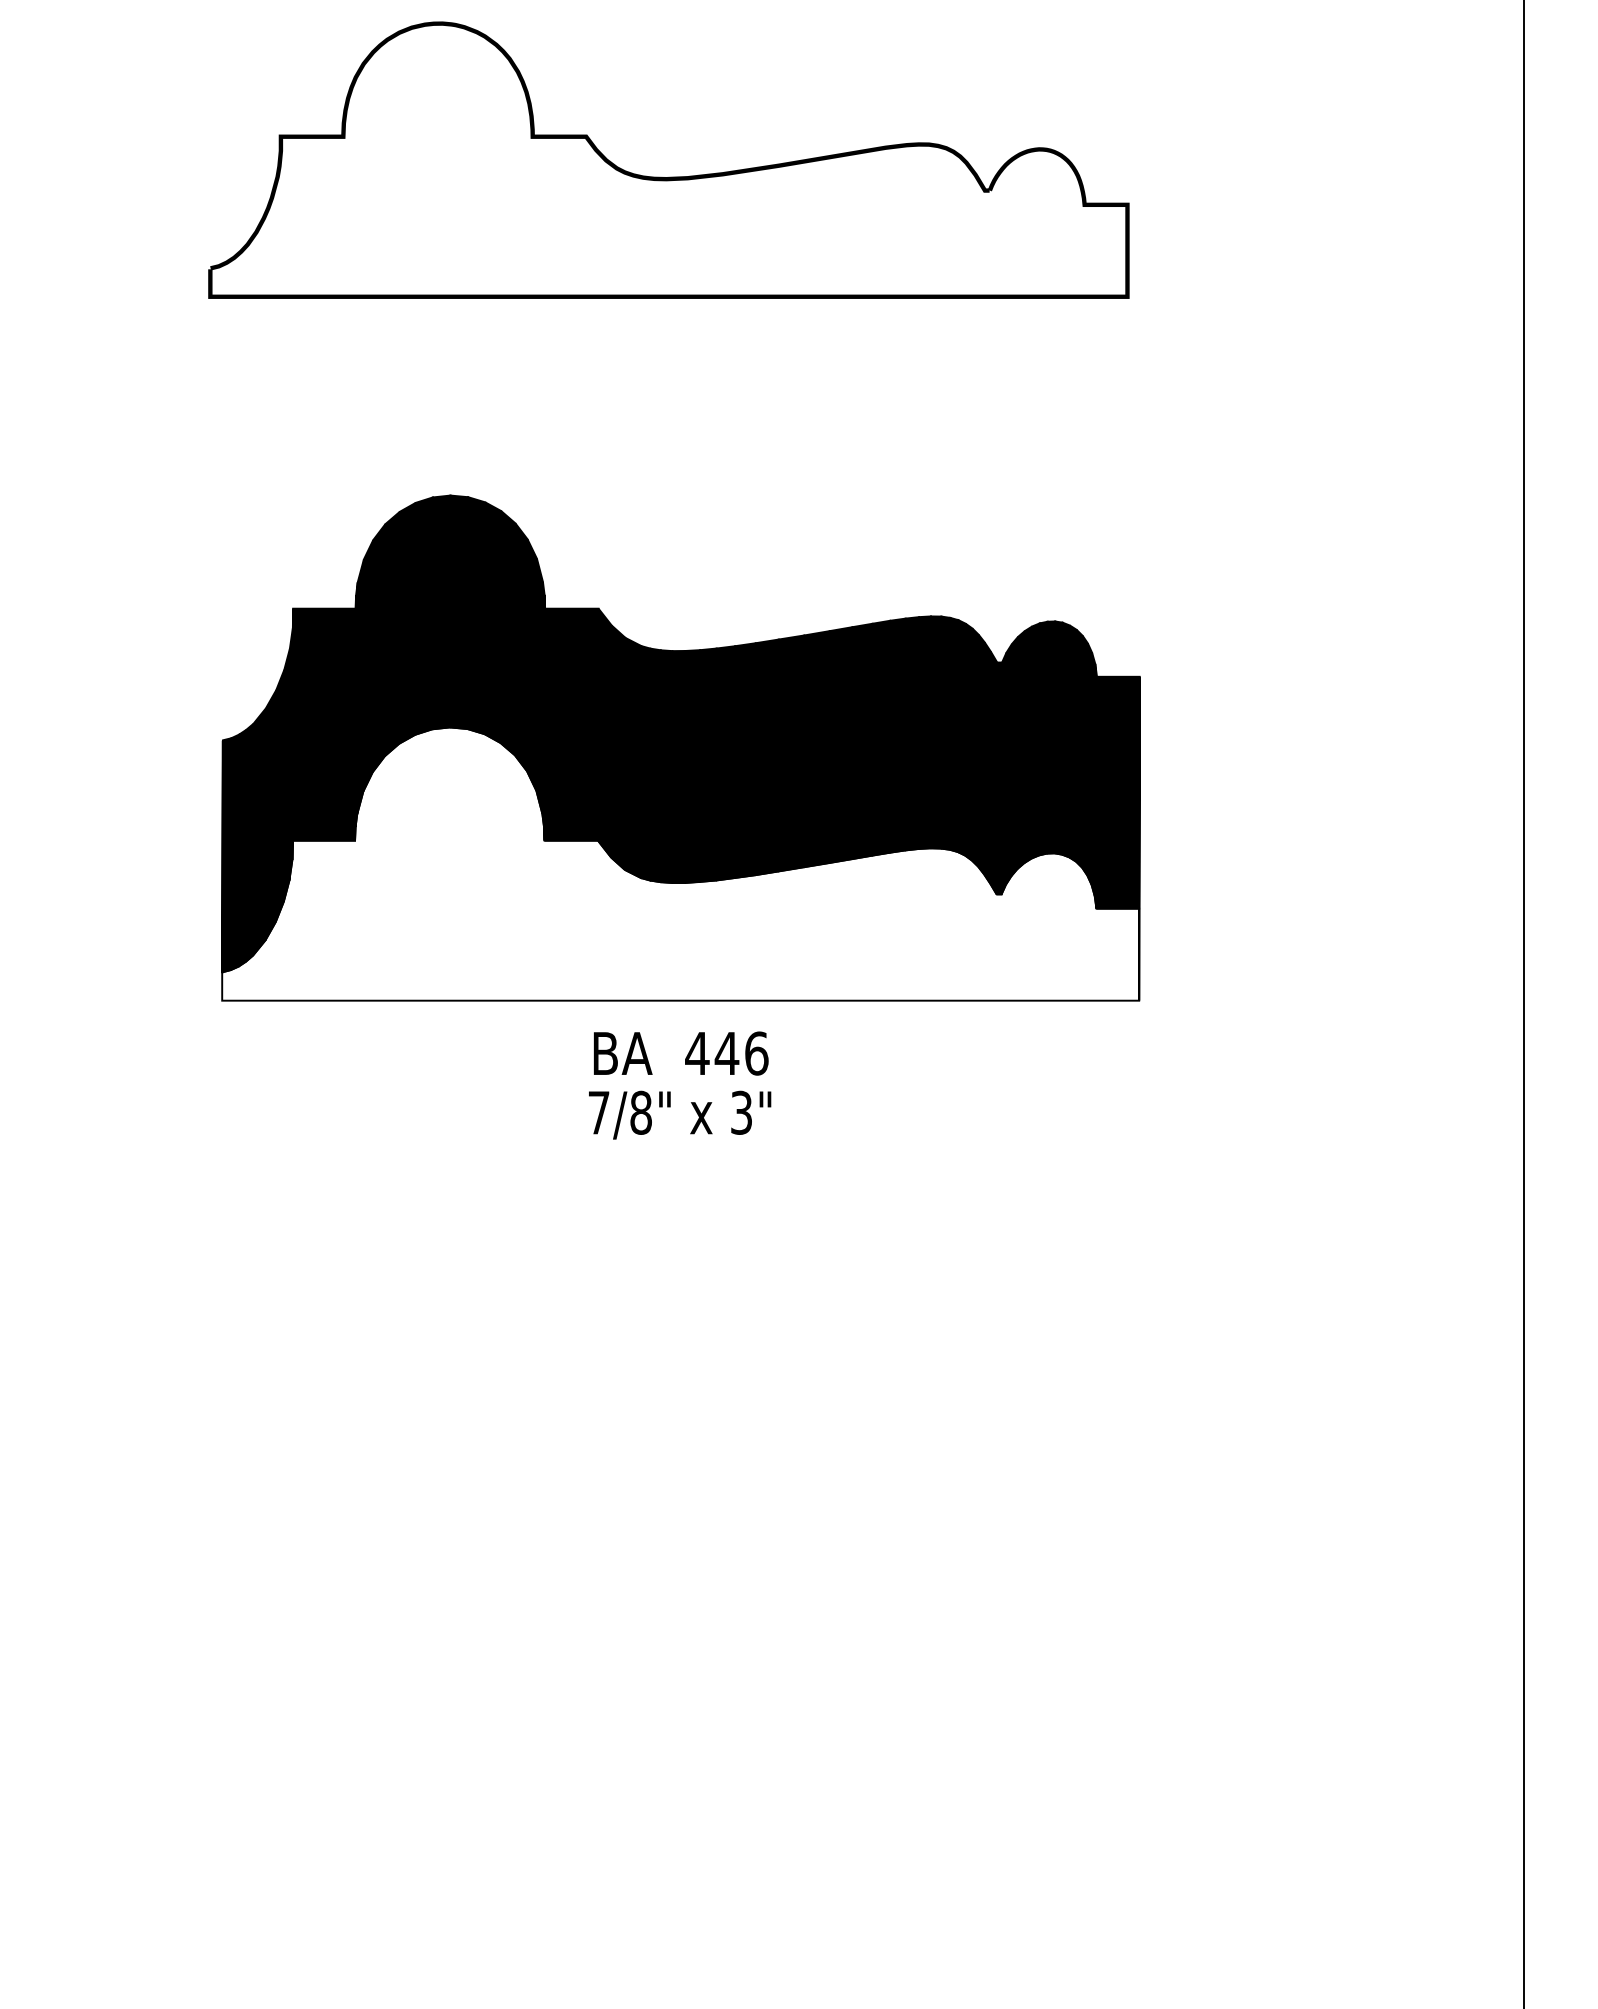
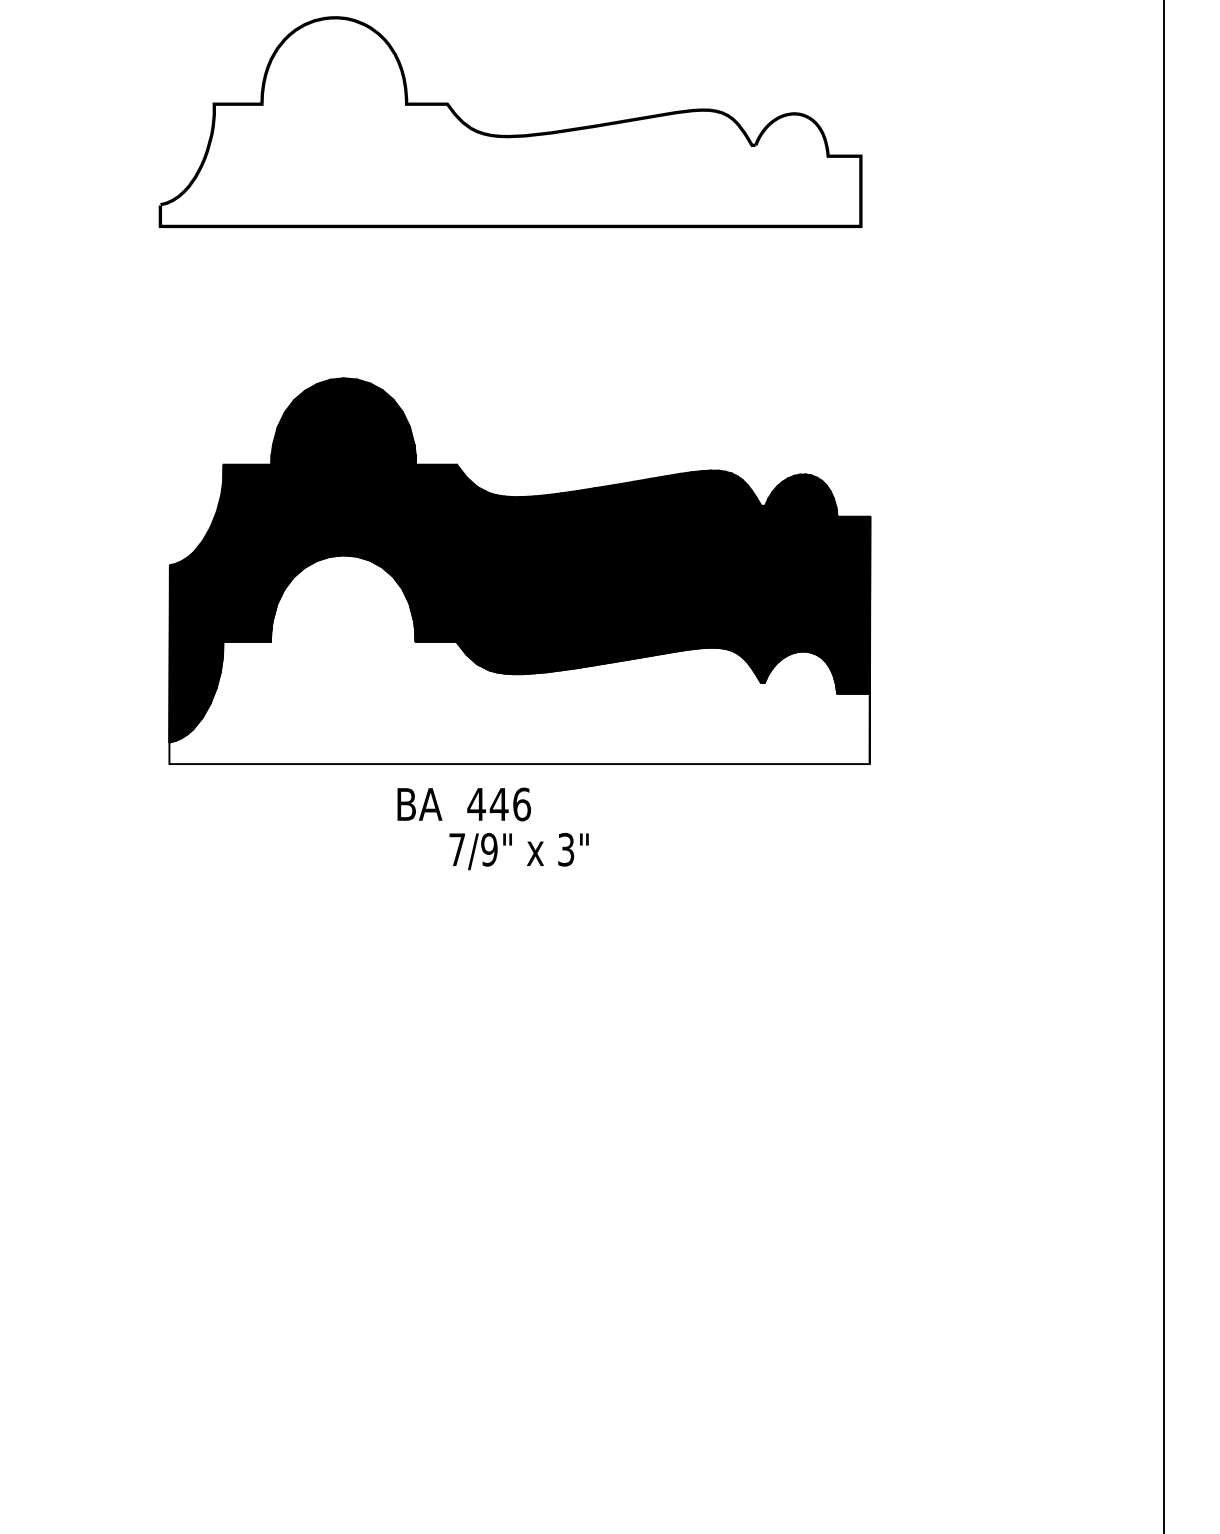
text: (681, 1053) -> (464, 804), moved
text: (640, 1112) -> (488, 849), 7/8" -> 7/9"

